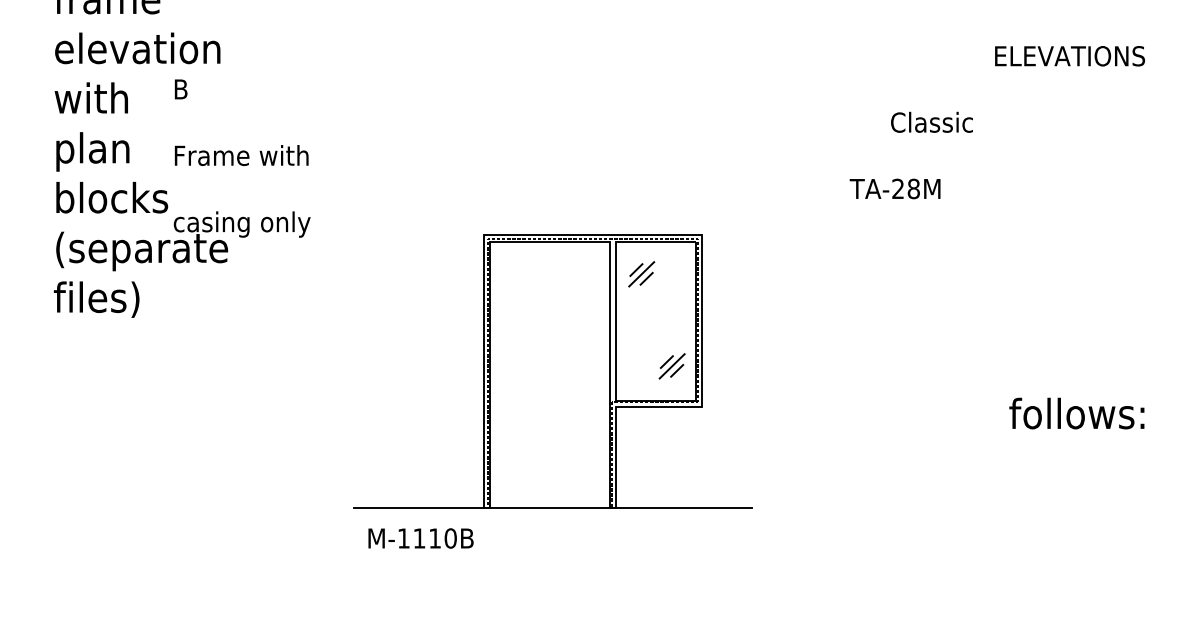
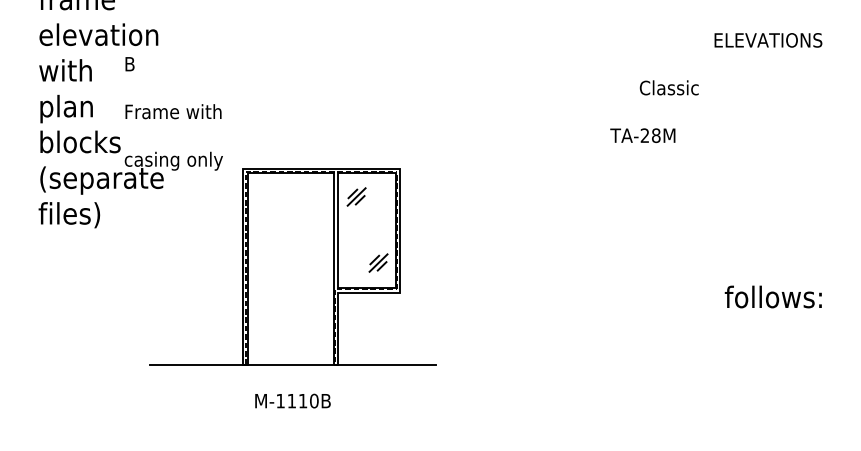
part: (552, 371) -> (292, 266), moved
text: (420, 538) -> (292, 401), moved

